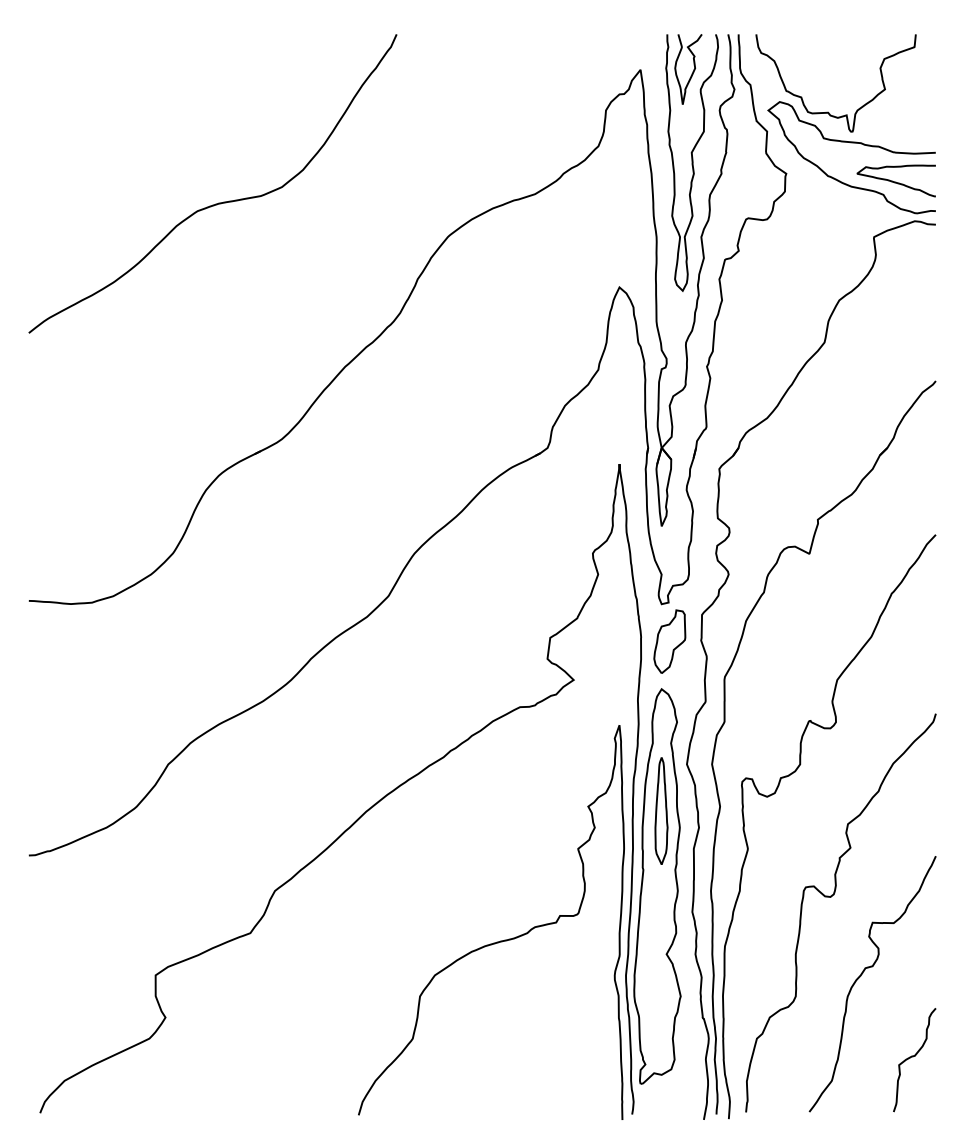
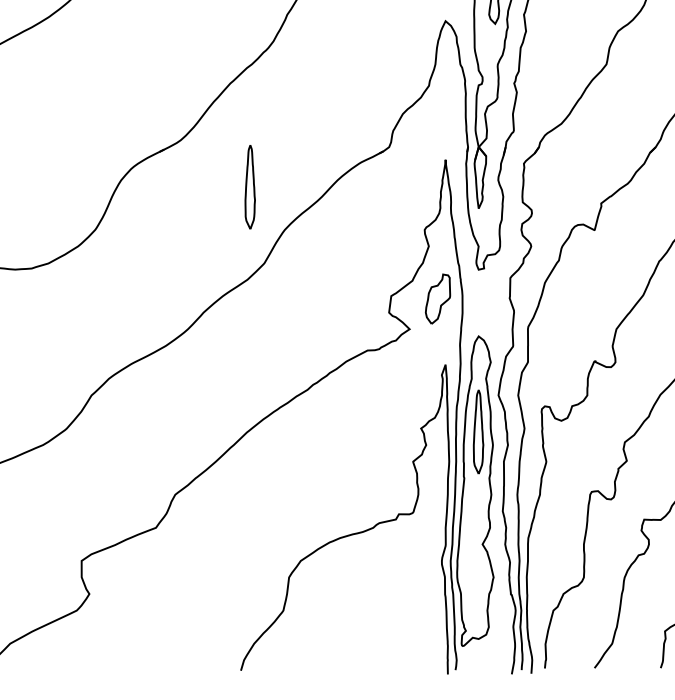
part: (370, 498) -> (250, 186), added
part: (669, 641) -> (437, 298), moved

